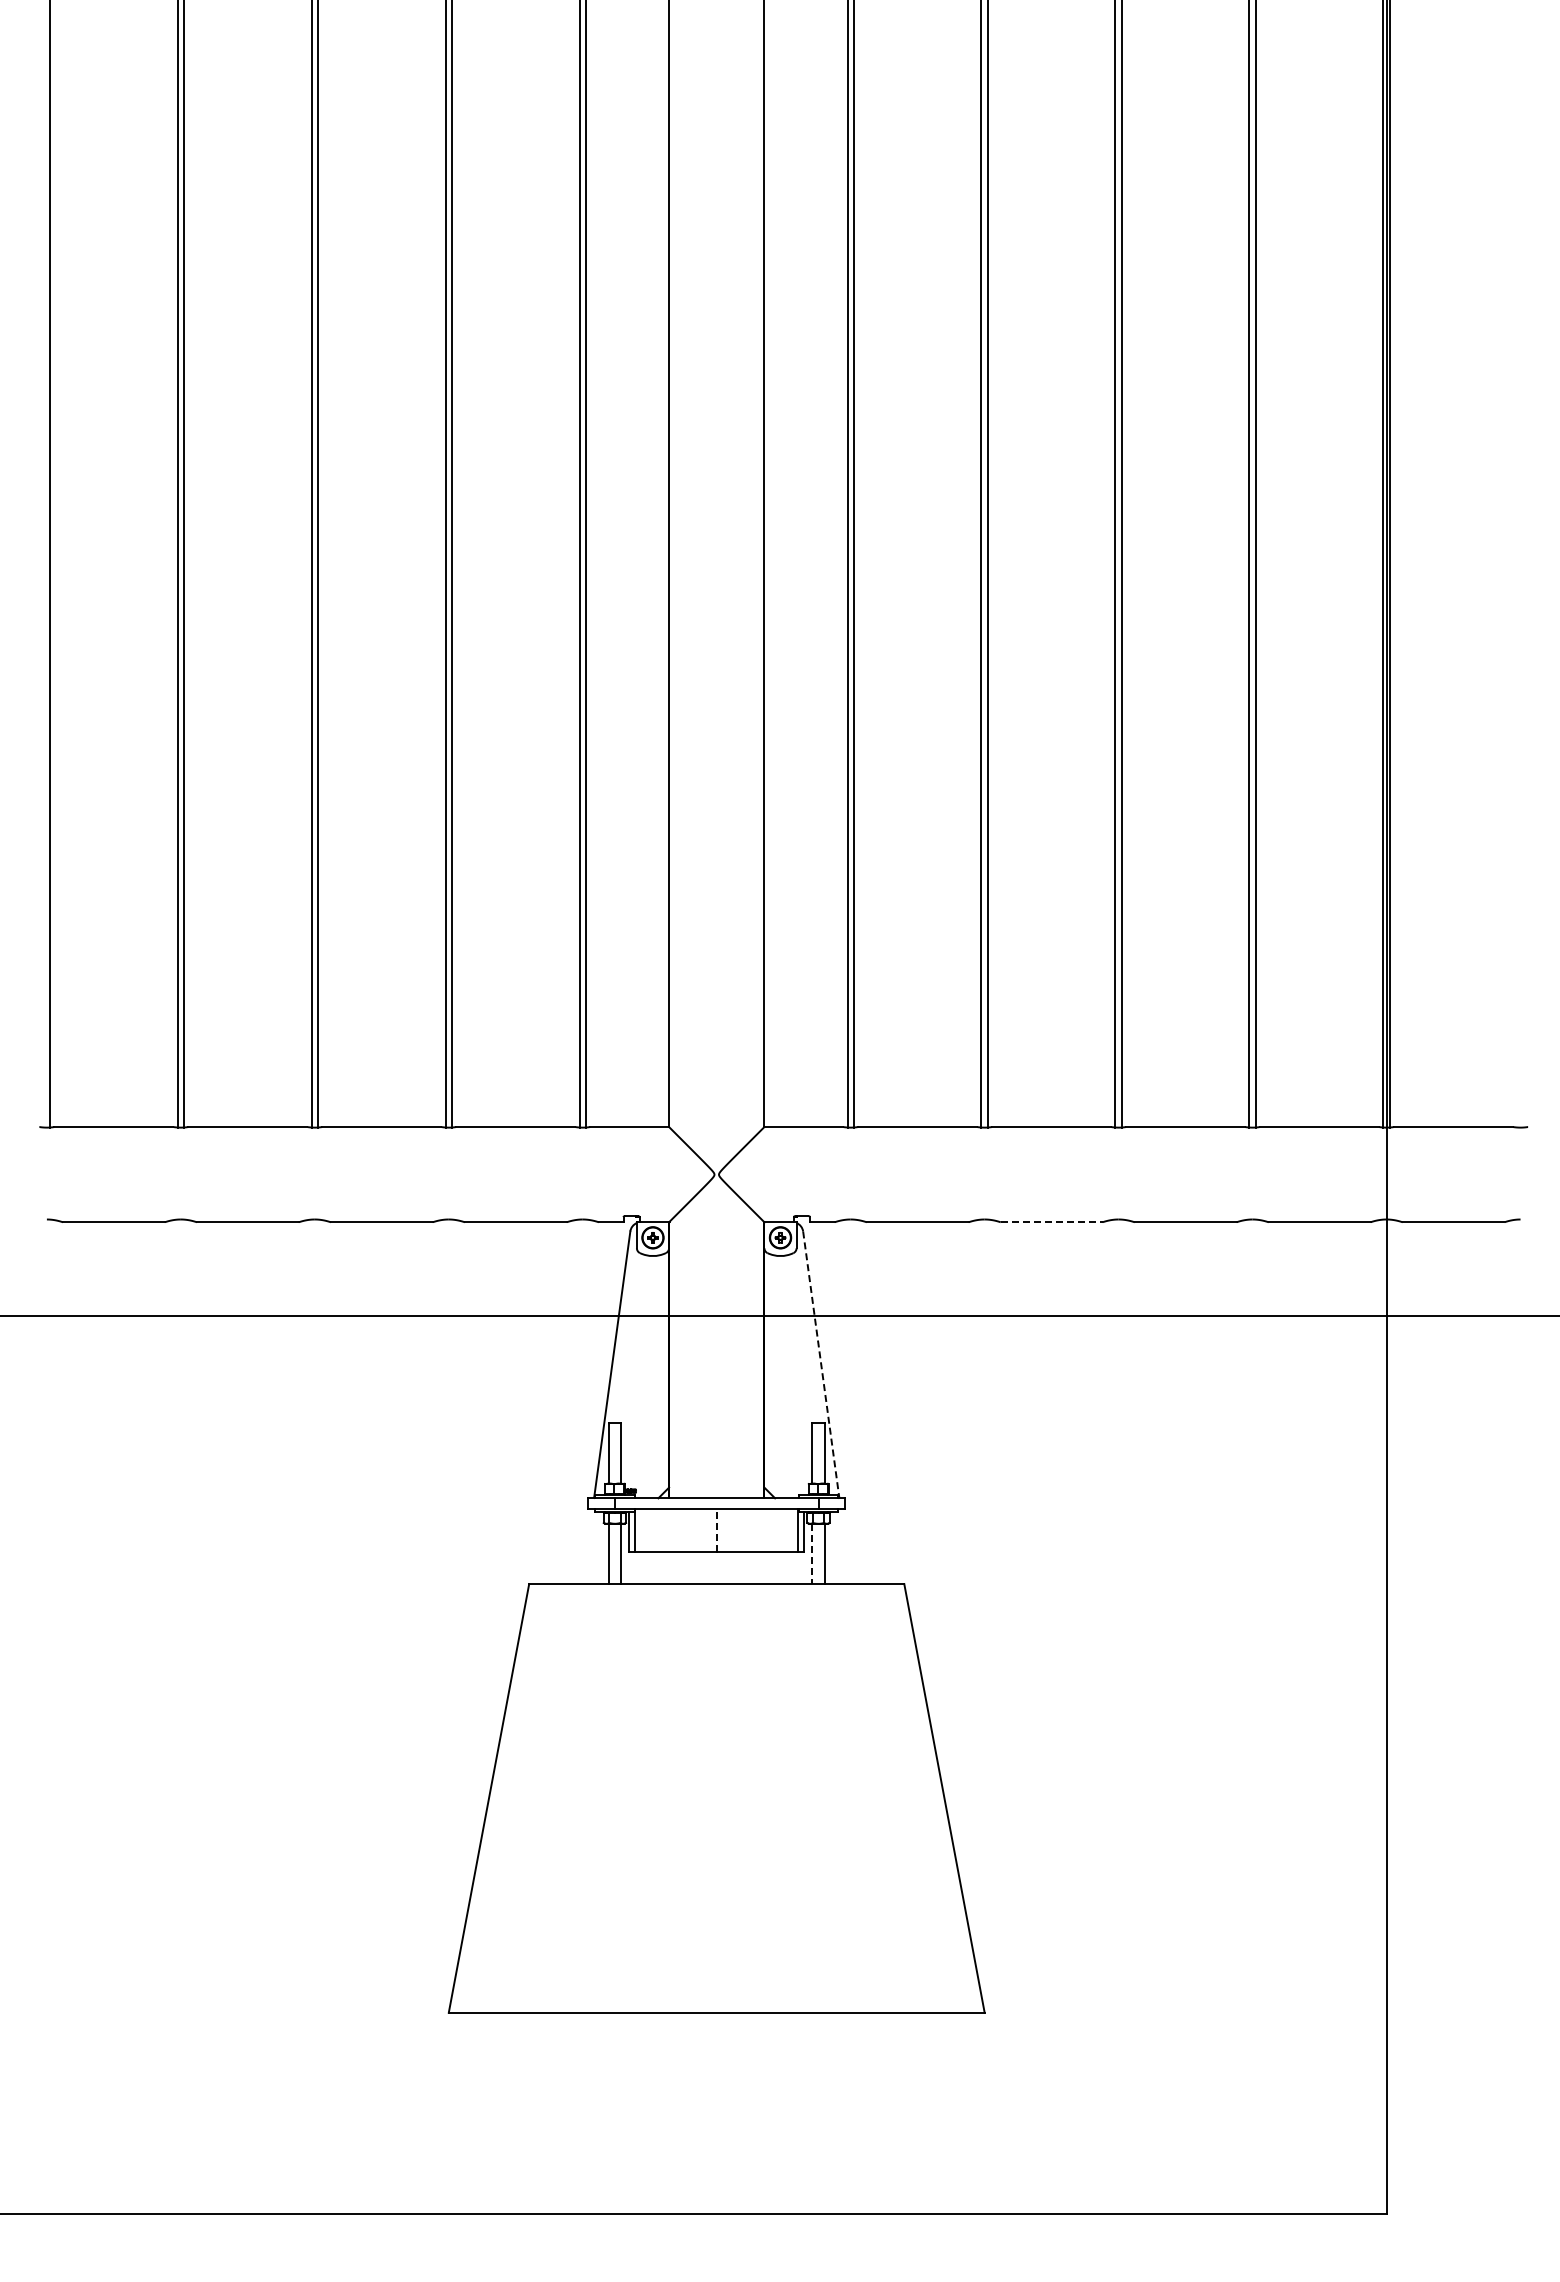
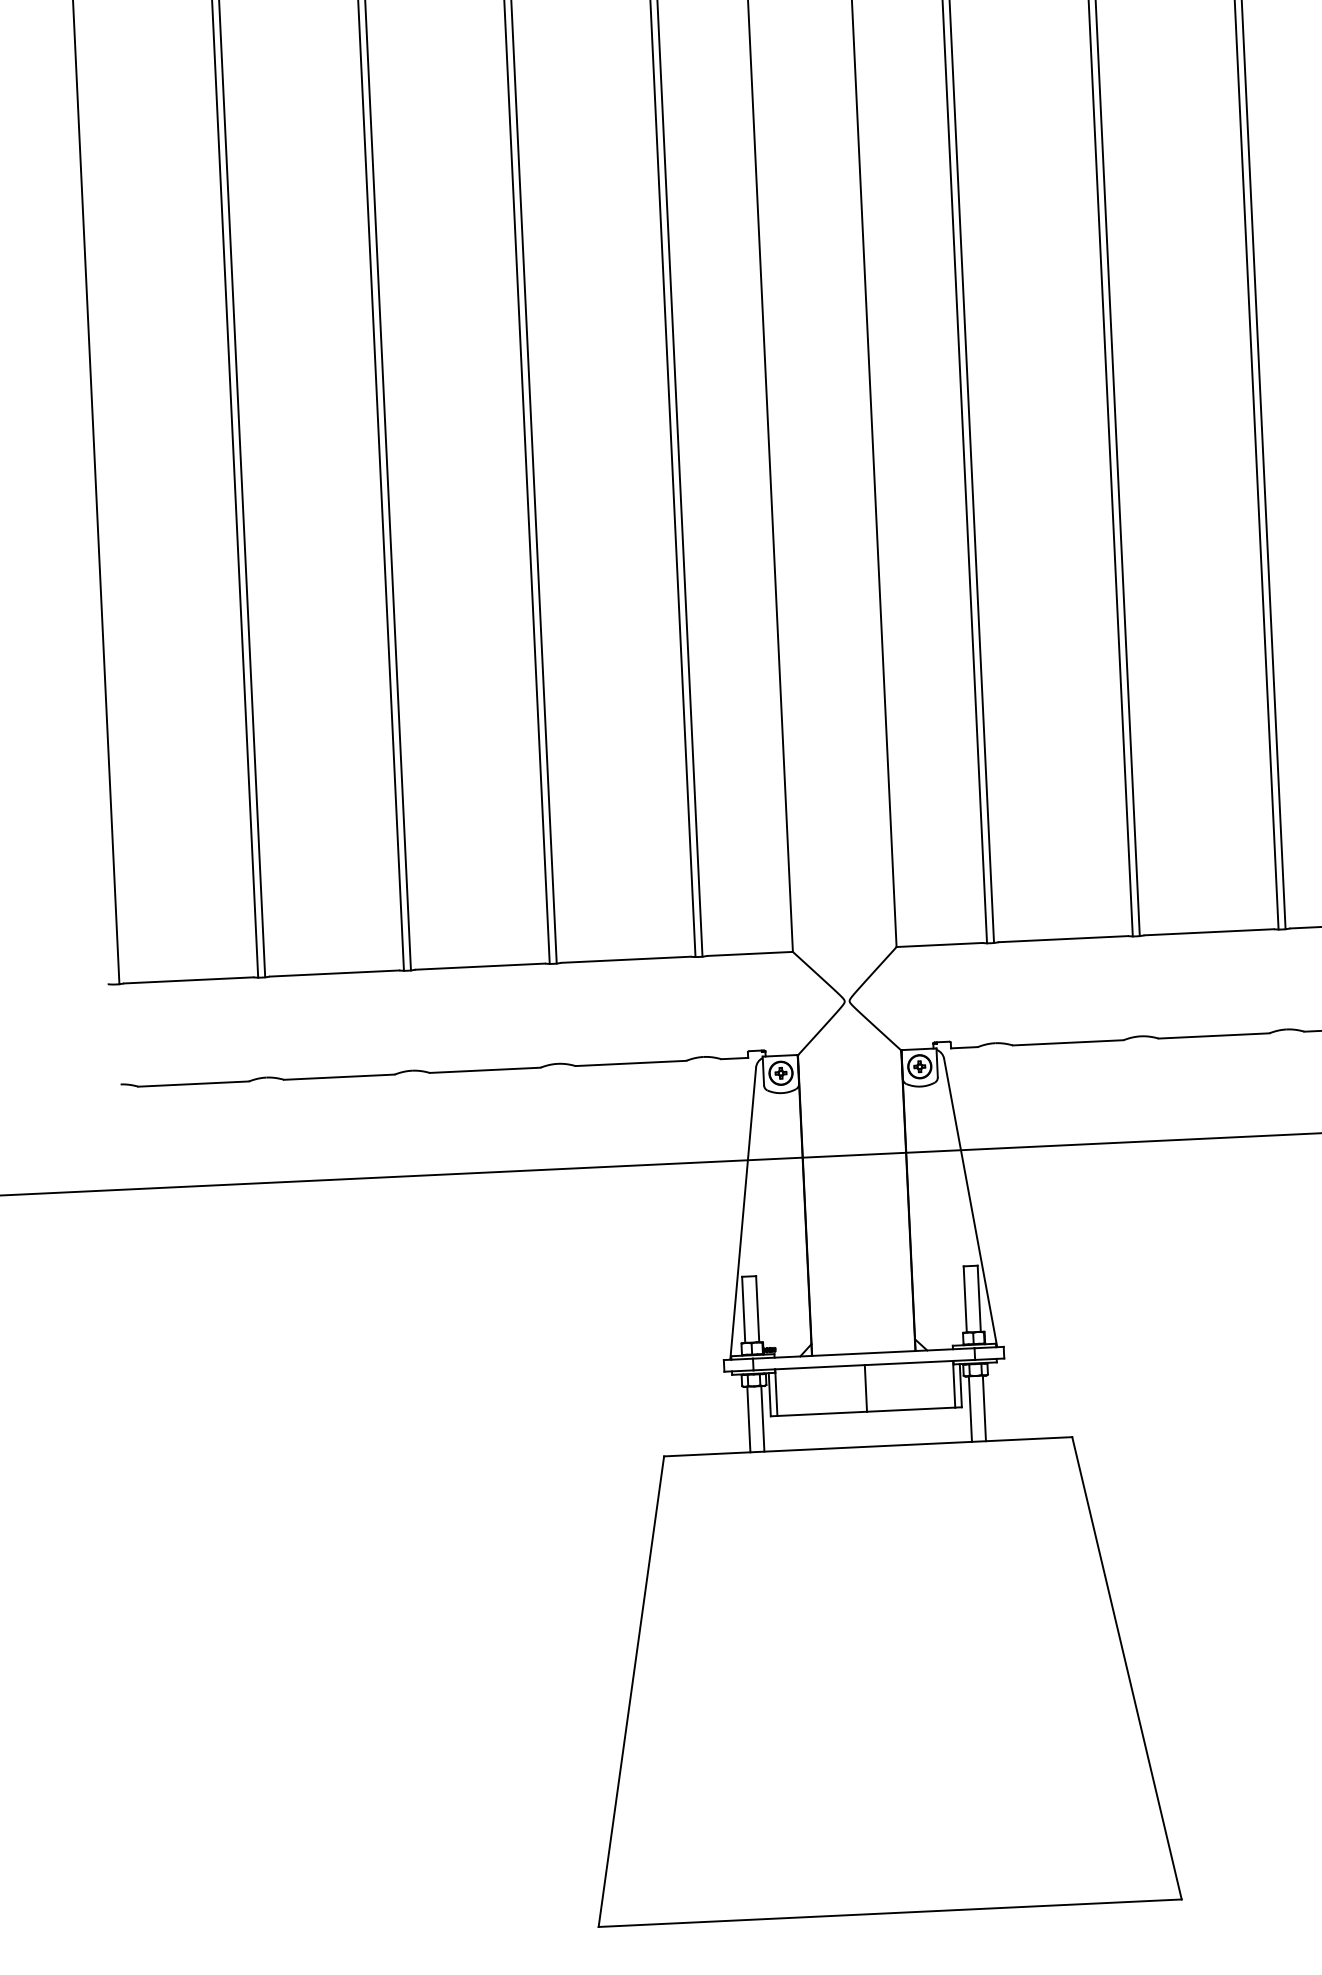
line: (1051, 1222) -> (1213, 1036), dashed -> solid
line: (821, 1364) -> (970, 1202), dashed -> solid
line: (717, 1529) -> (866, 1387), dashed -> solid
line: (812, 1554) -> (970, 1409), dashed -> solid

